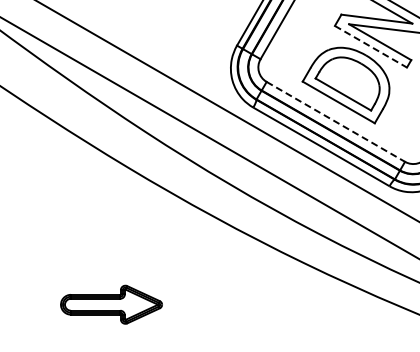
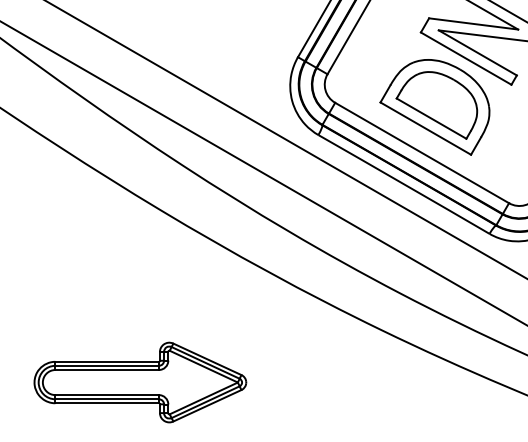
line: (370, 46) -> (465, 58), dashed -> solid
line: (335, 121) -> (421, 152), dashed -> solid
part: (111, 304) -> (140, 382), size x1.67

